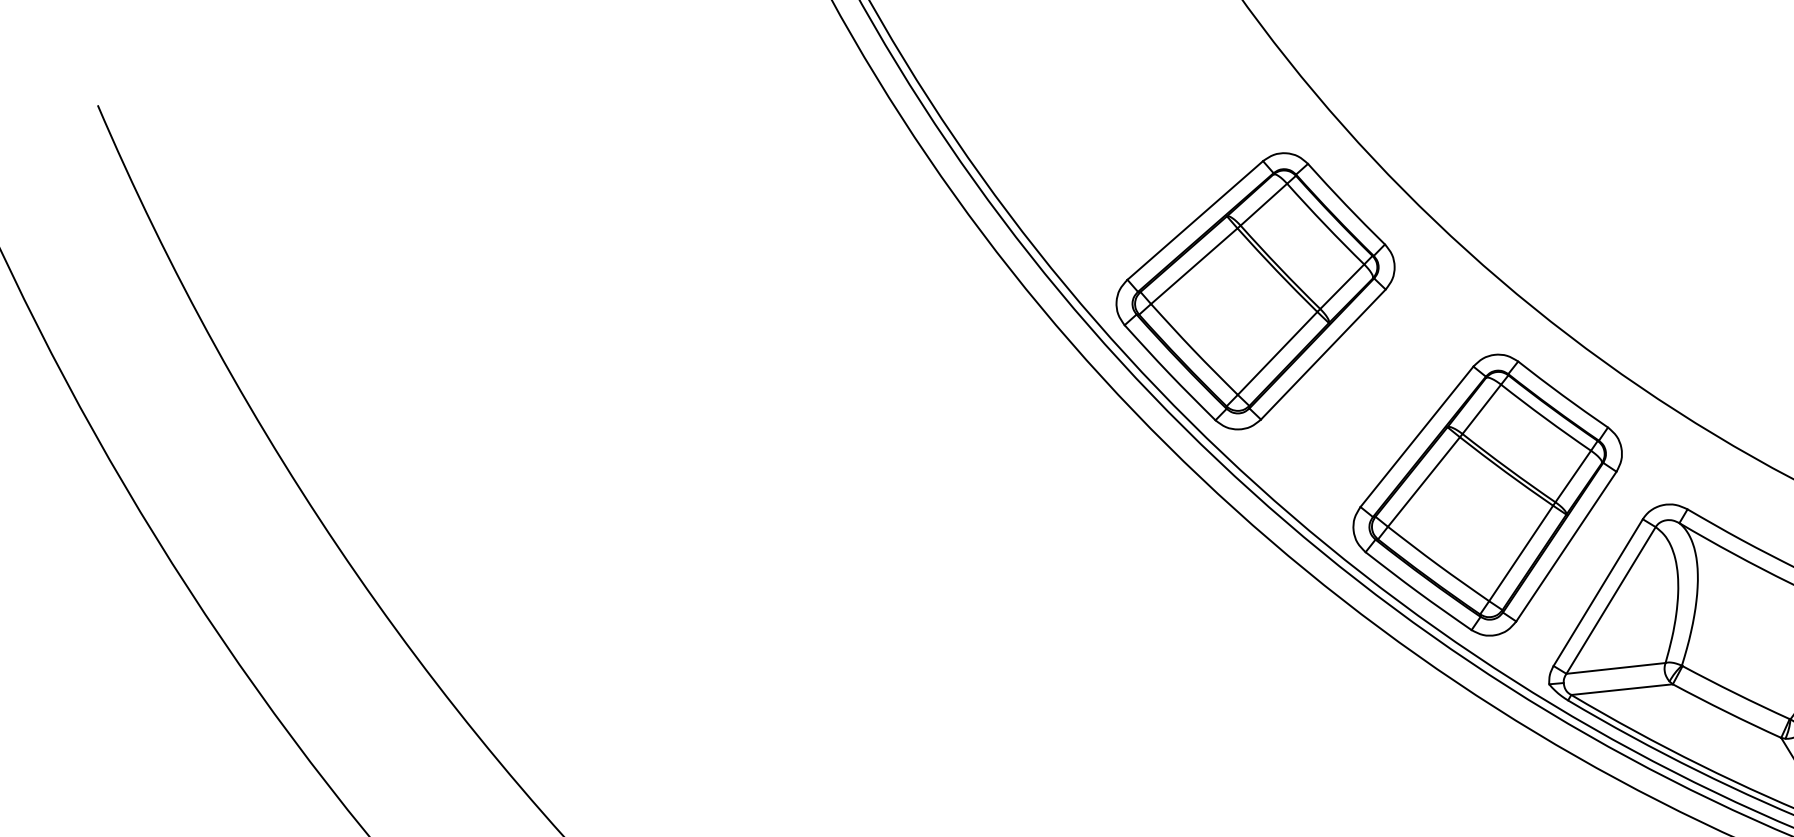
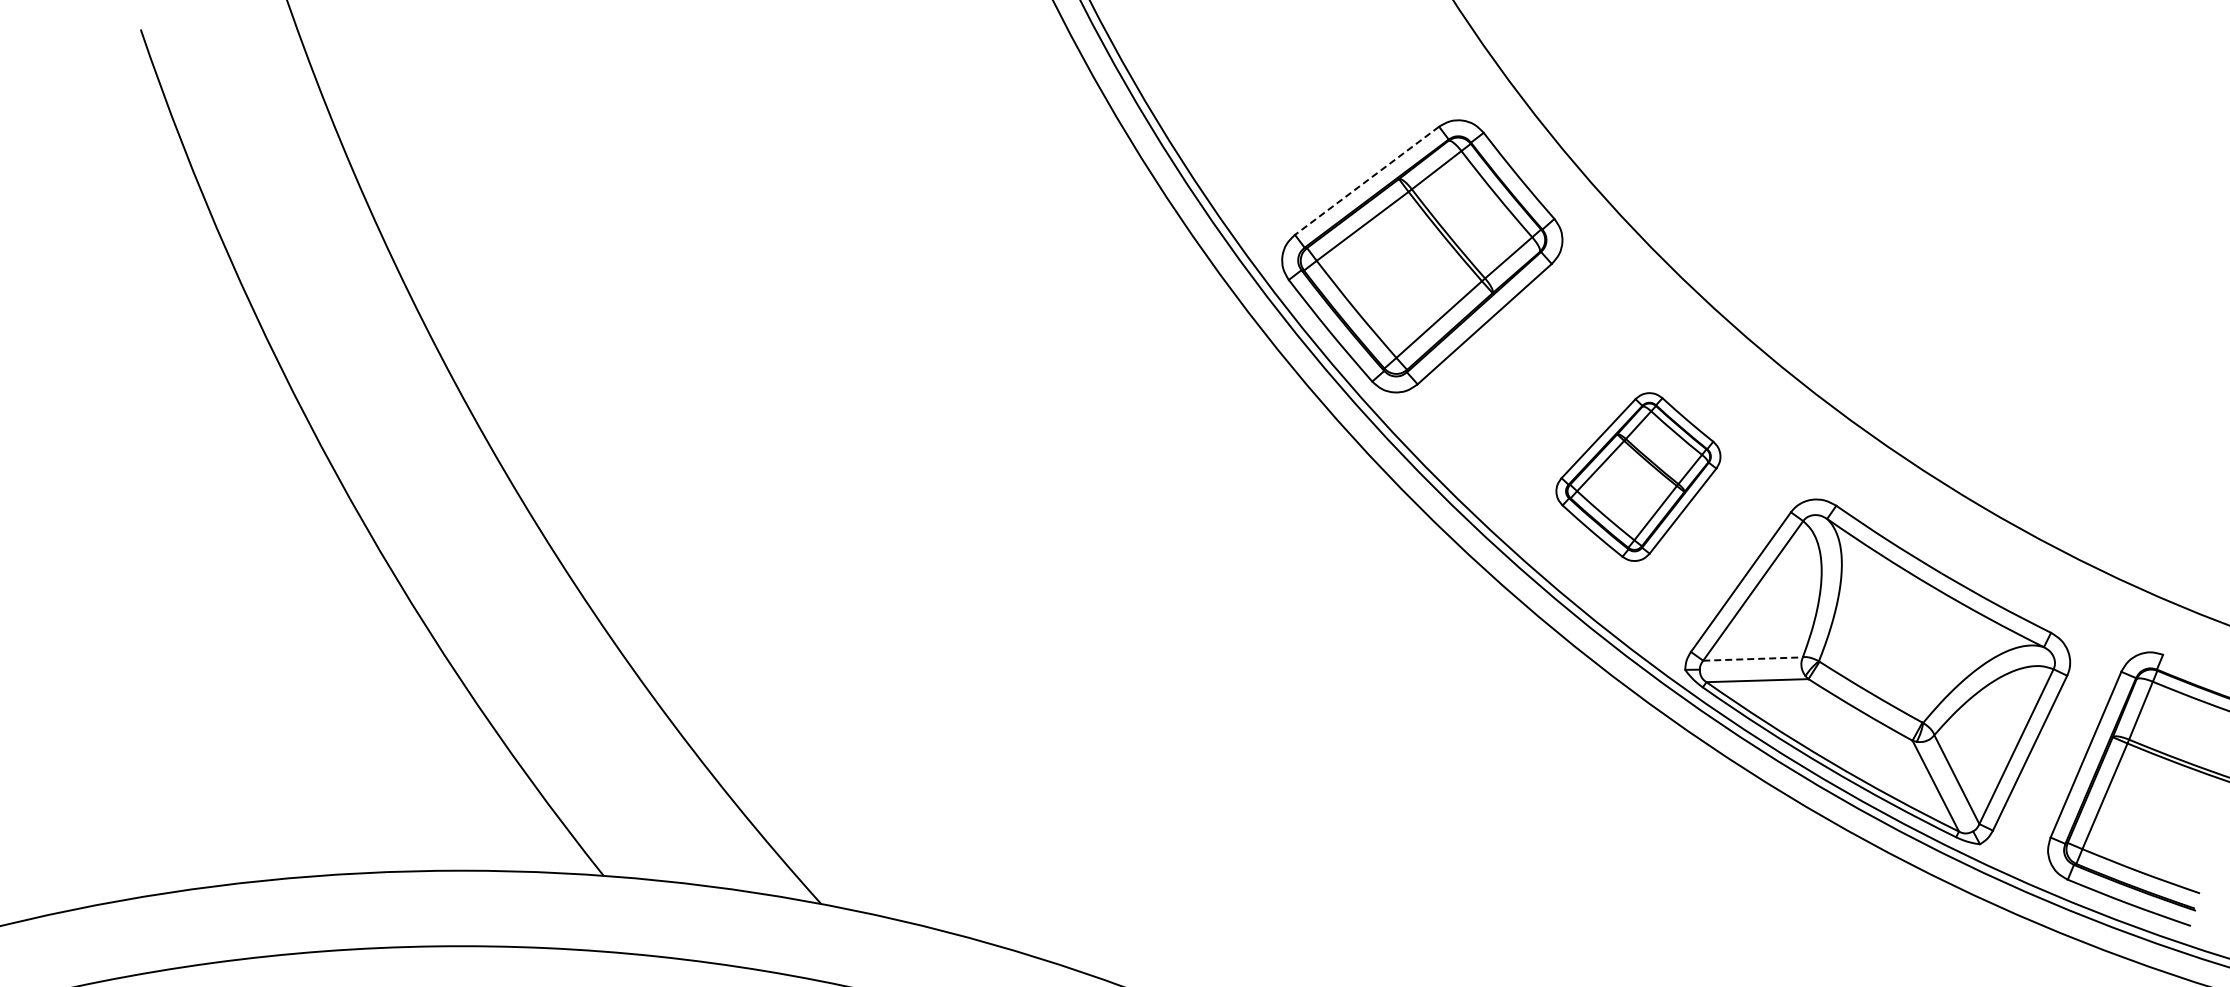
line: (1194, 221) -> (1366, 181), solid -> dashed
part: (1488, 494) -> (1638, 476), size x0.6
line: (1616, 668) -> (1753, 659), solid -> dashed

